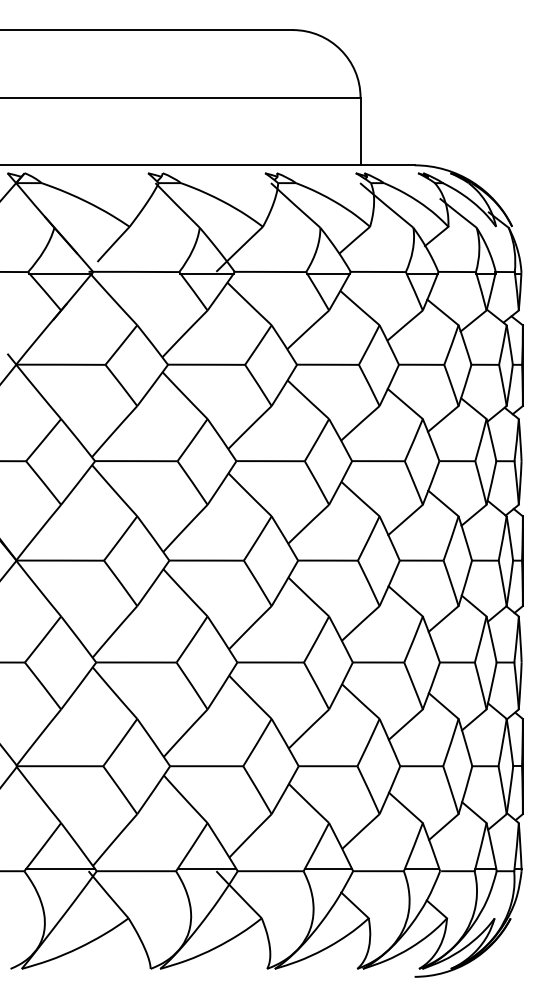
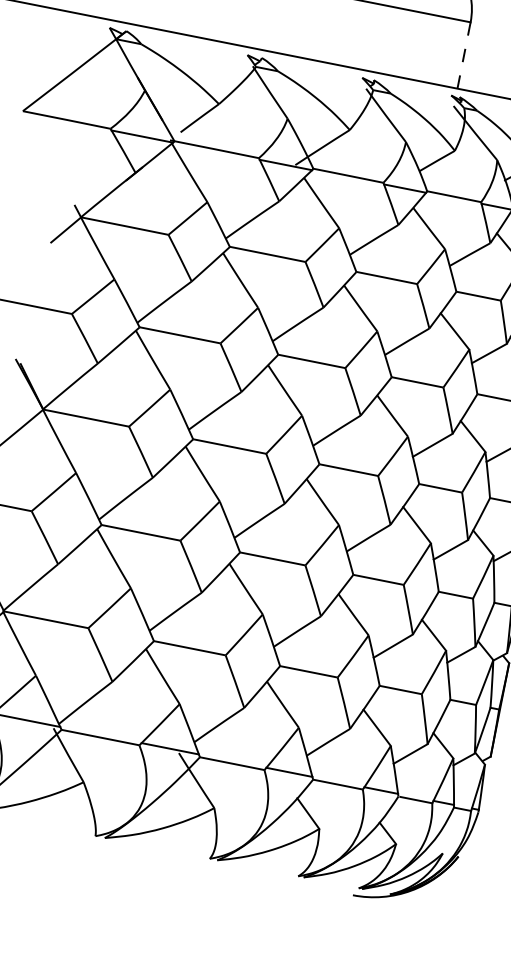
line: (360, 131) -> (463, 55), solid -> dashed

